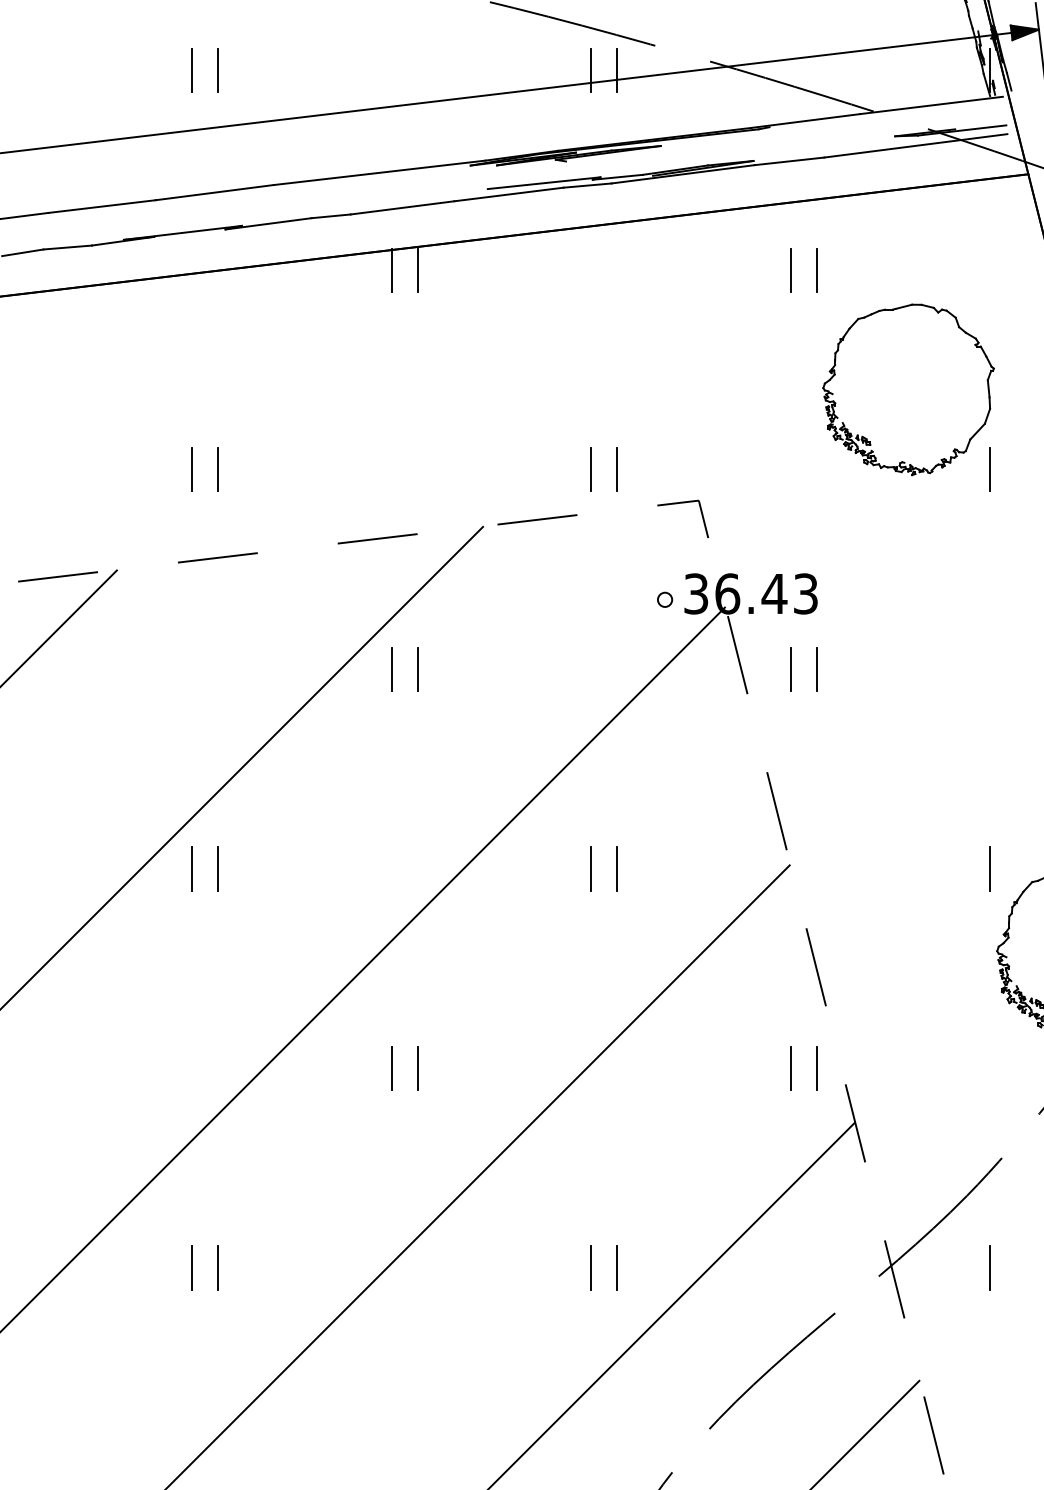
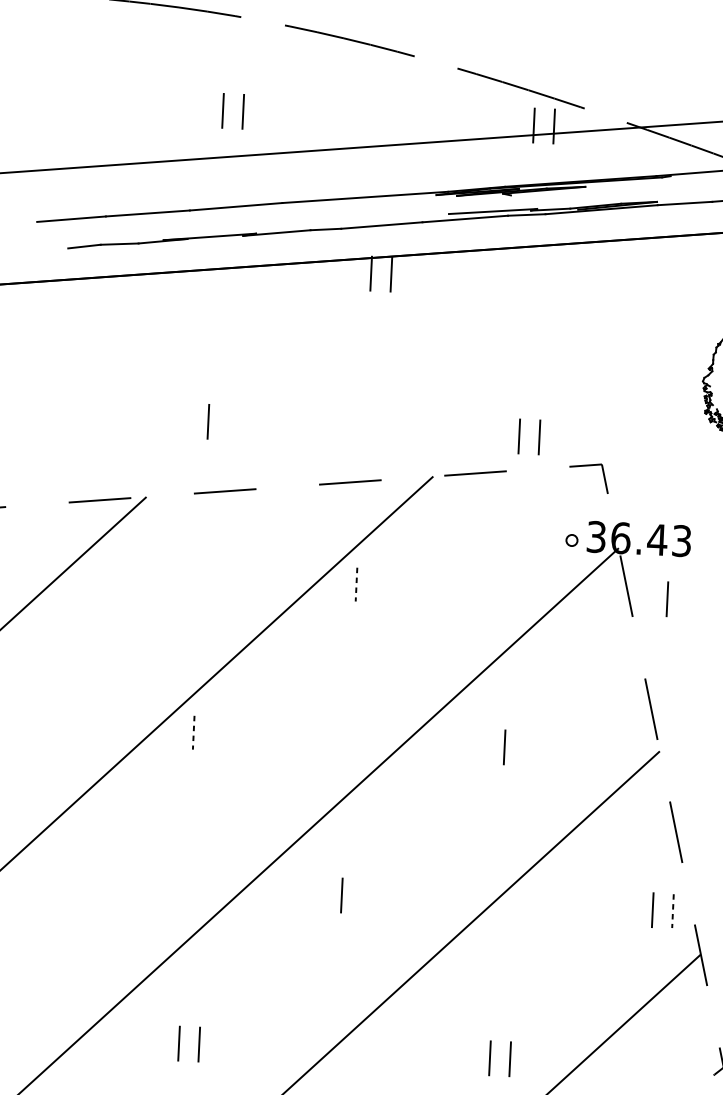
line: (790, 269) -> (681, 287), removed
line: (816, 269) -> (702, 288), removed
line: (218, 469) -> (228, 422), removed
line: (391, 669) -> (356, 584), solid -> dashed
line: (417, 669) -> (376, 585), removed
line: (816, 669) -> (687, 600), removed
line: (192, 868) -> (194, 732), solid -> dashed
line: (218, 868) -> (214, 733), removed
line: (617, 868) -> (525, 748), removed
line: (417, 1068) -> (361, 896), removed
line: (816, 1068) -> (672, 911), solid -> dashed

